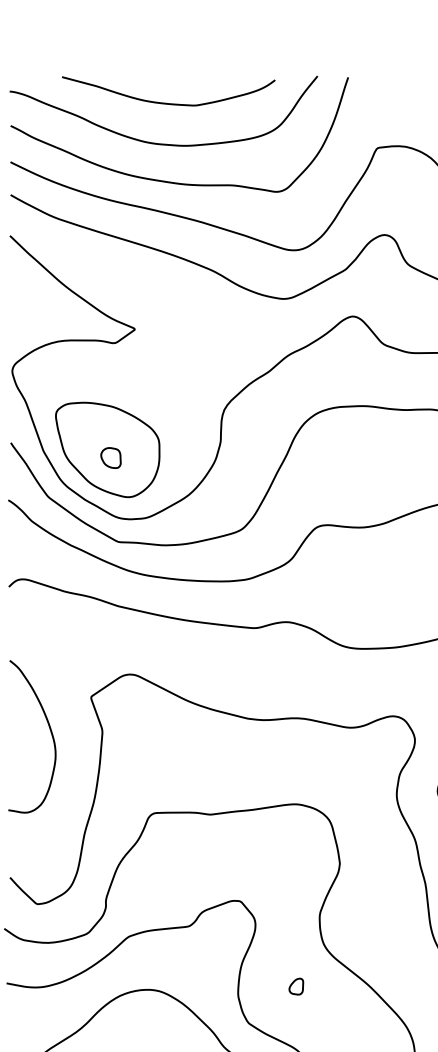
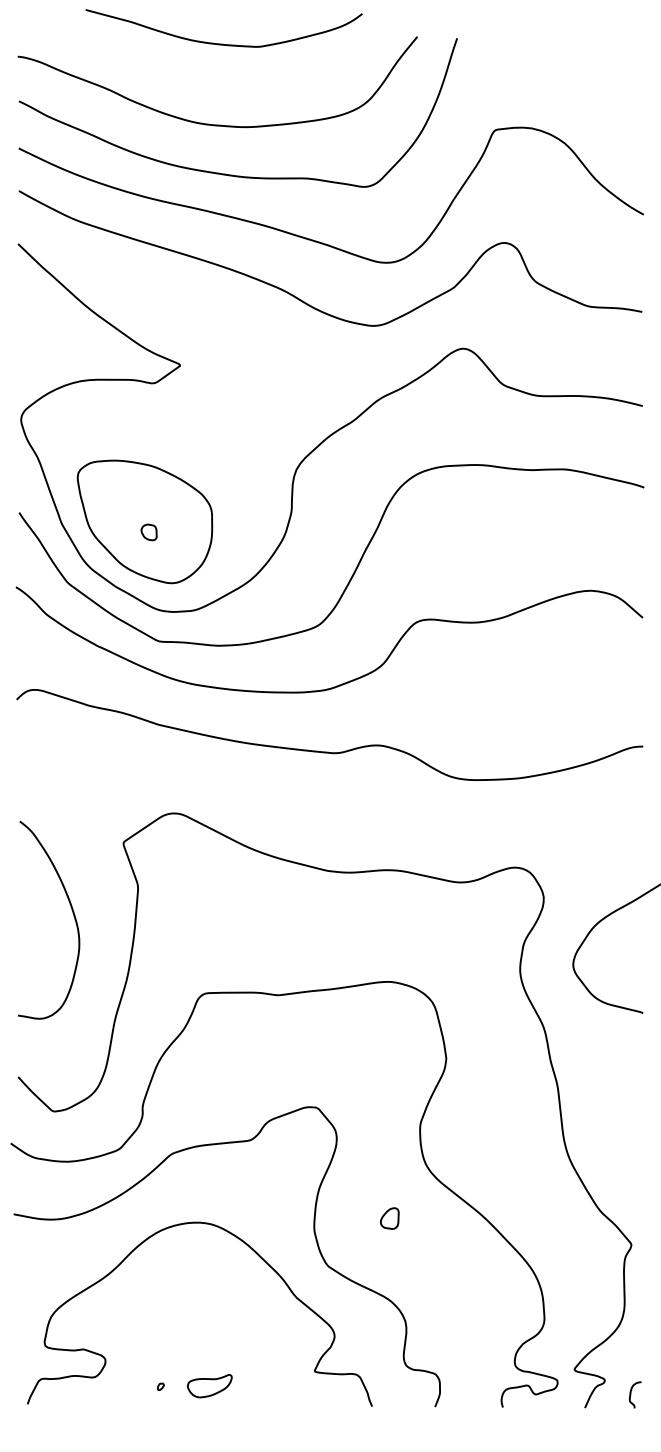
curve: (168, 102) -> (223, 43), moved
part: (110, 458) -> (148, 532), size x0.6
curve: (49, 729) -> (71, 910), moved

